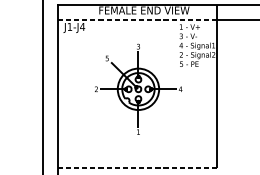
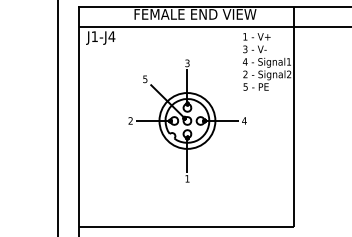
line: (137, 19) -> (186, 26), dashed -> solid
line: (137, 167) -> (186, 226), dashed -> solid

